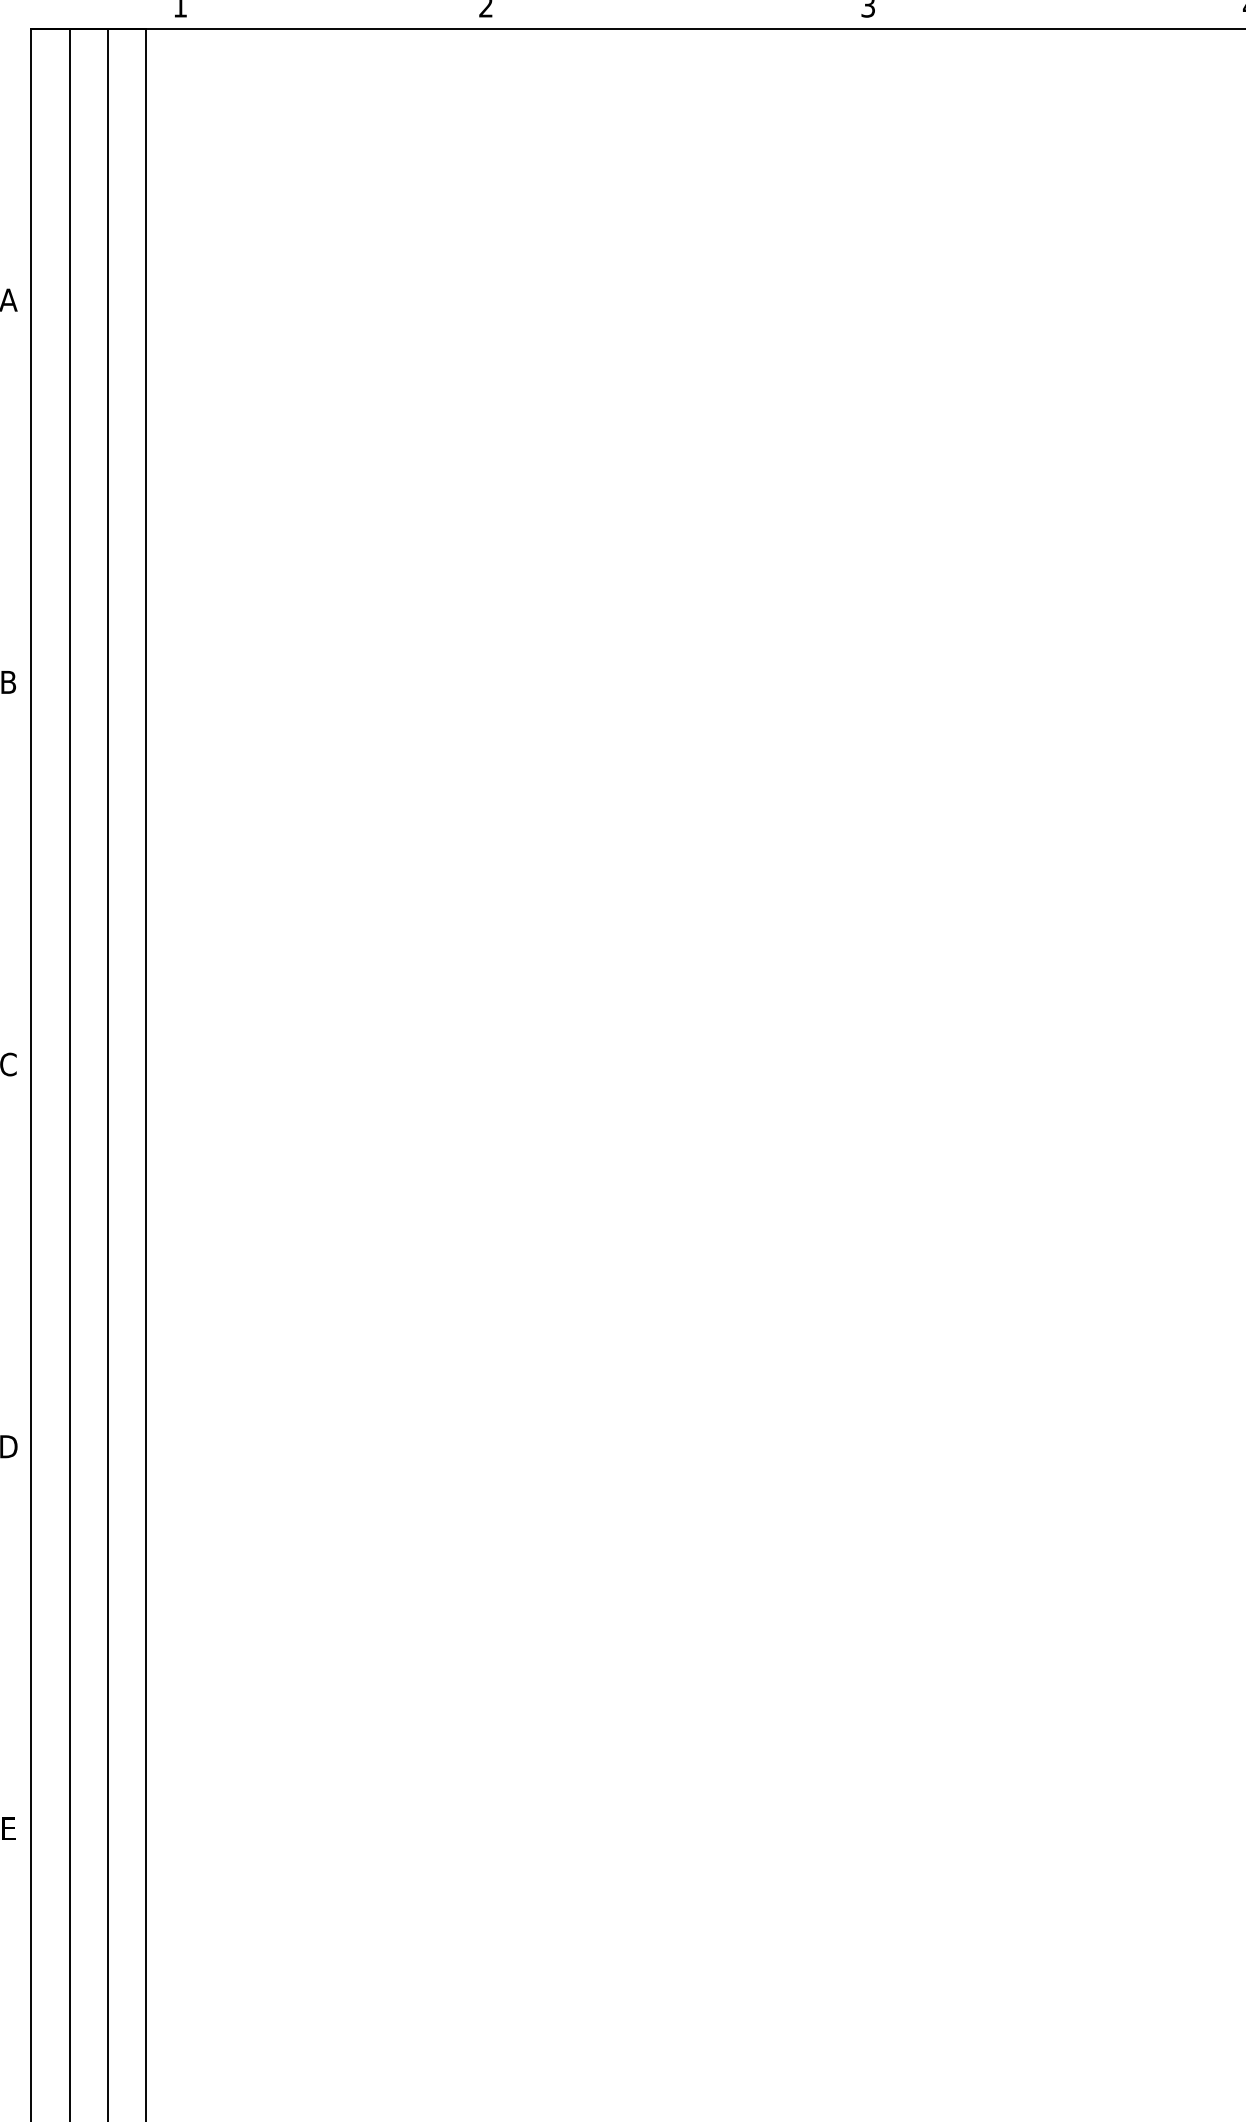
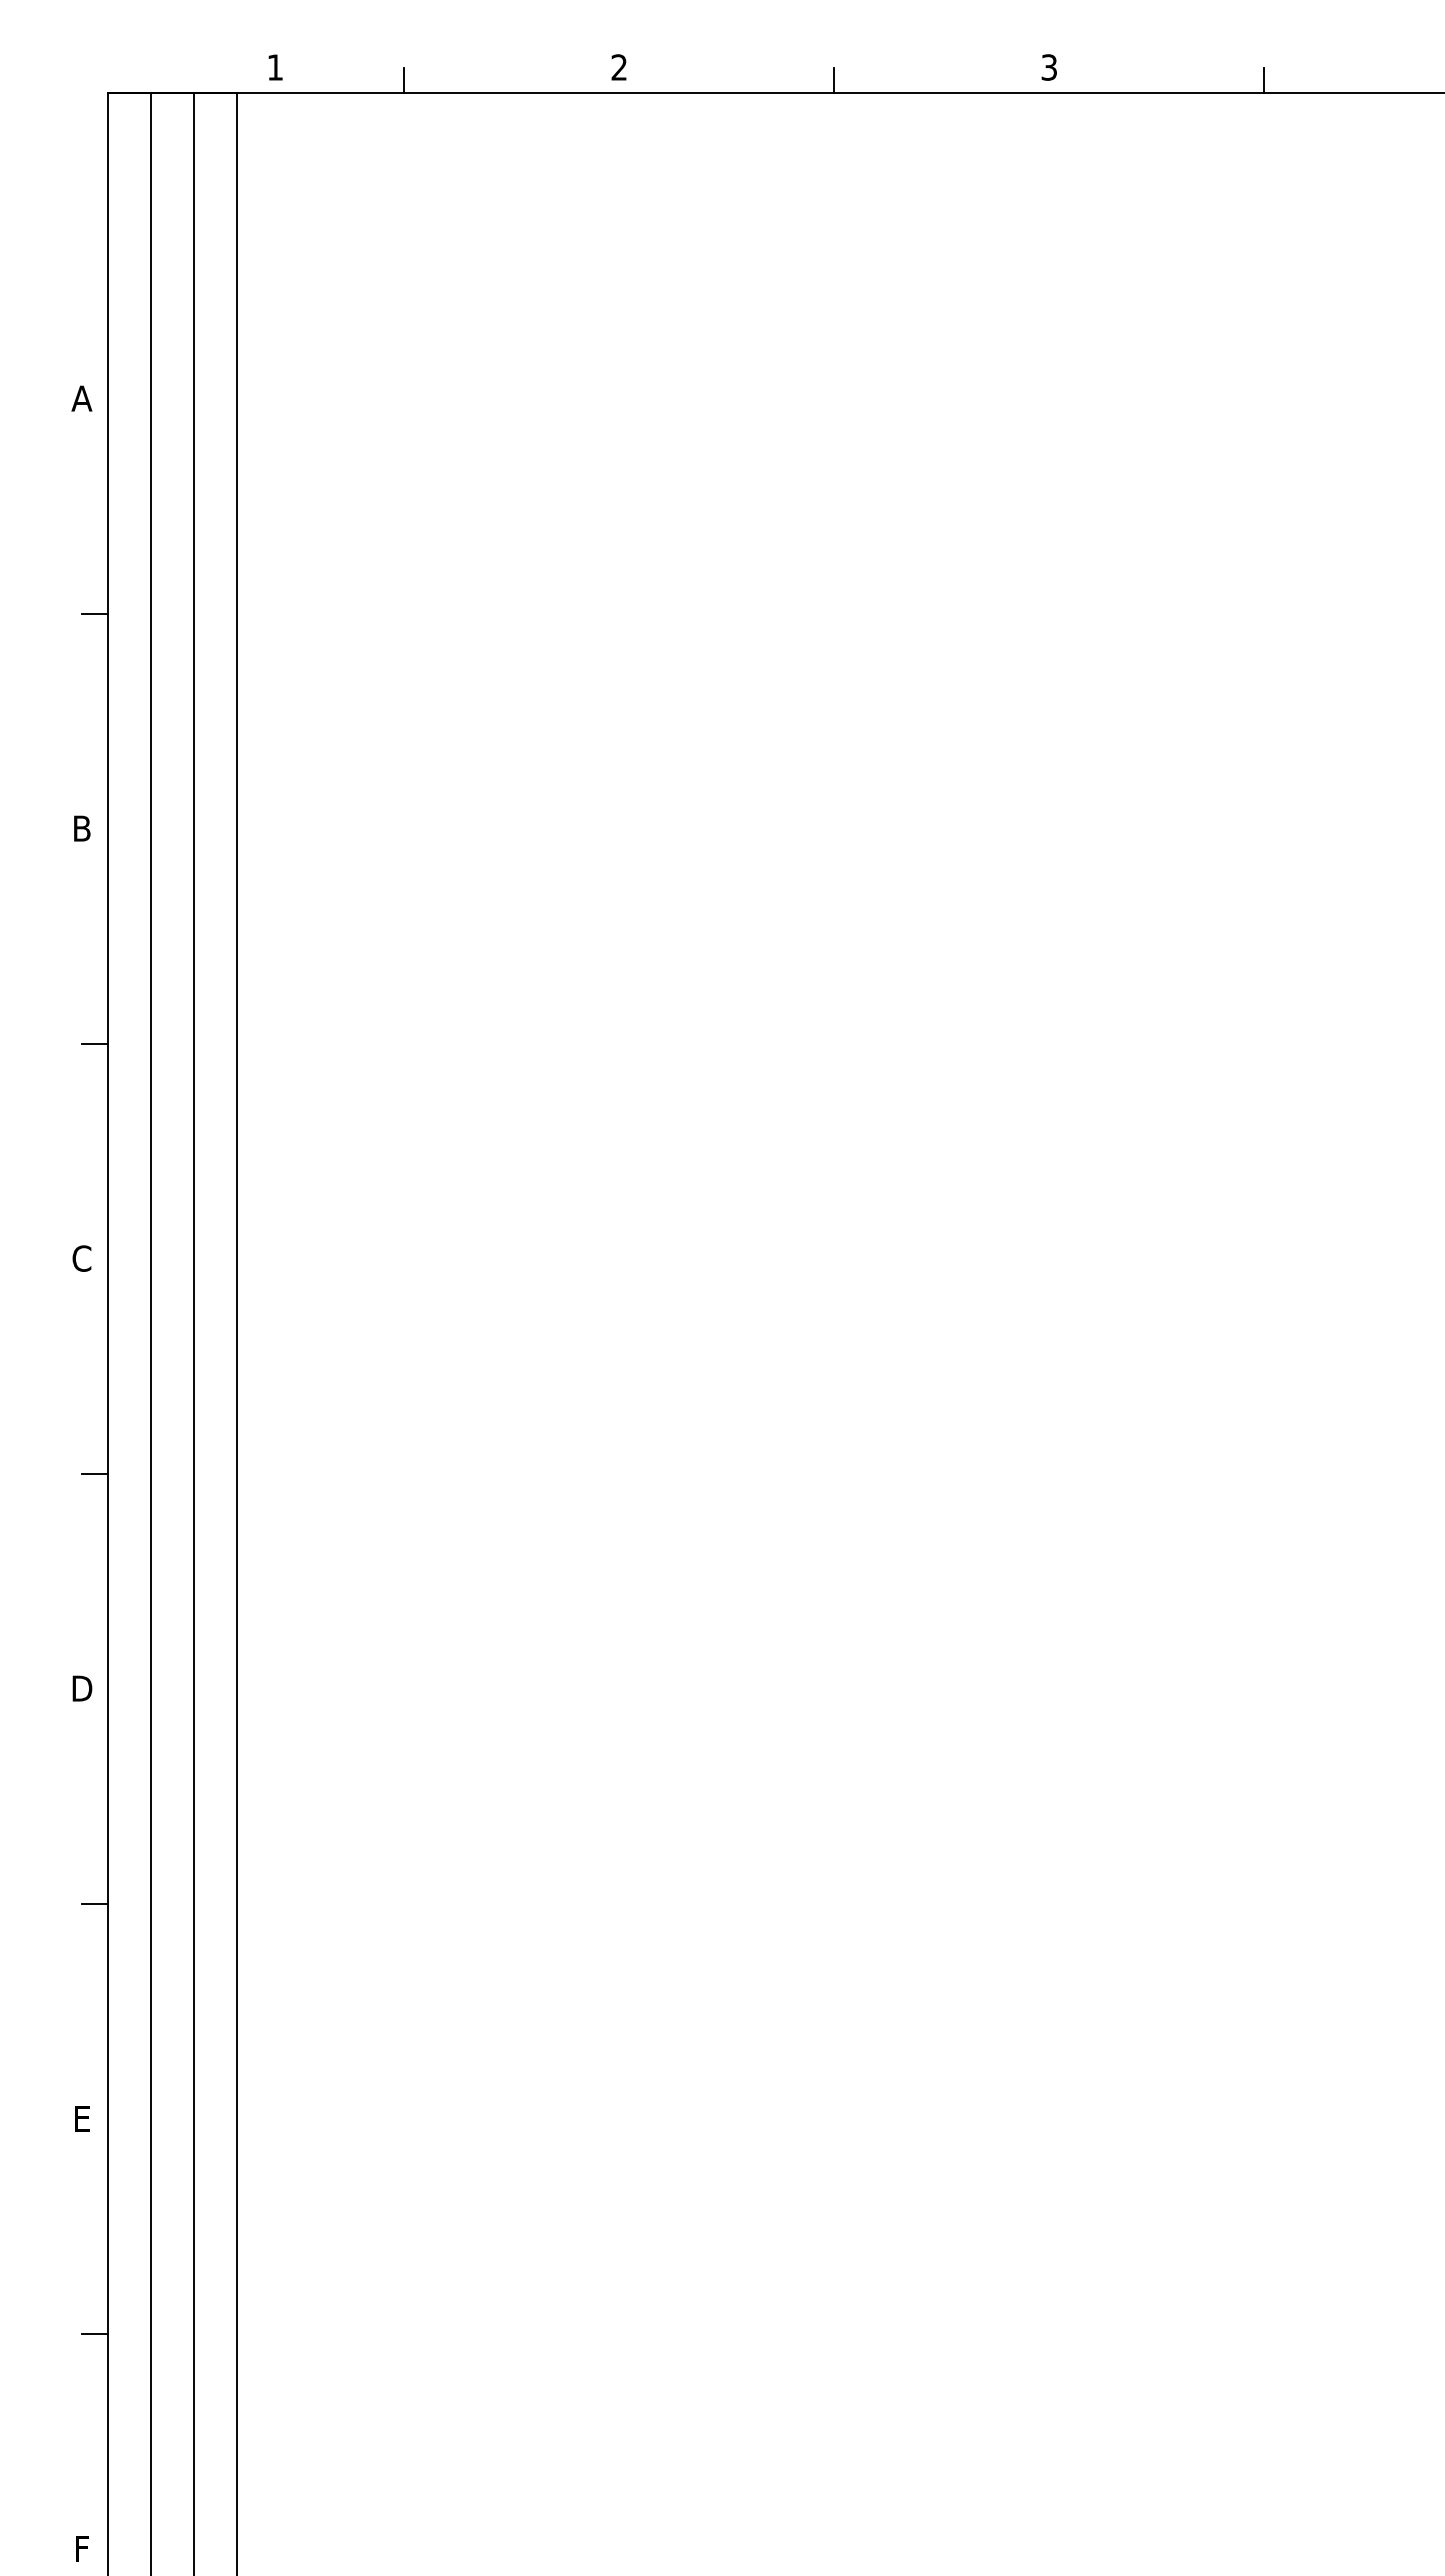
line: (295, 17) -> (404, 80), added
line: (677, 17) -> (834, 80), added
line: (1059, 17) -> (1264, 80), added
line: (19, 491) -> (94, 613), added
line: (19, 873) -> (94, 1043), added
line: (19, 1255) -> (94, 1473), added
line: (19, 1637) -> (94, 1903), added
line: (19, 2019) -> (94, 2333), added

